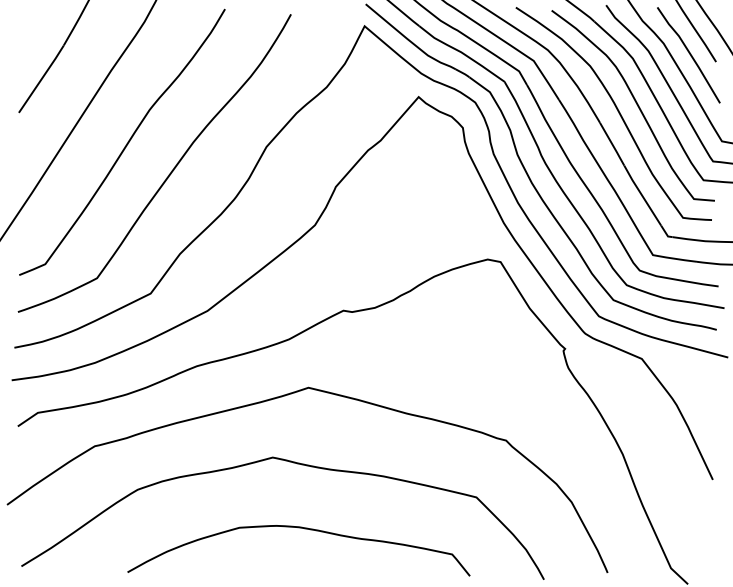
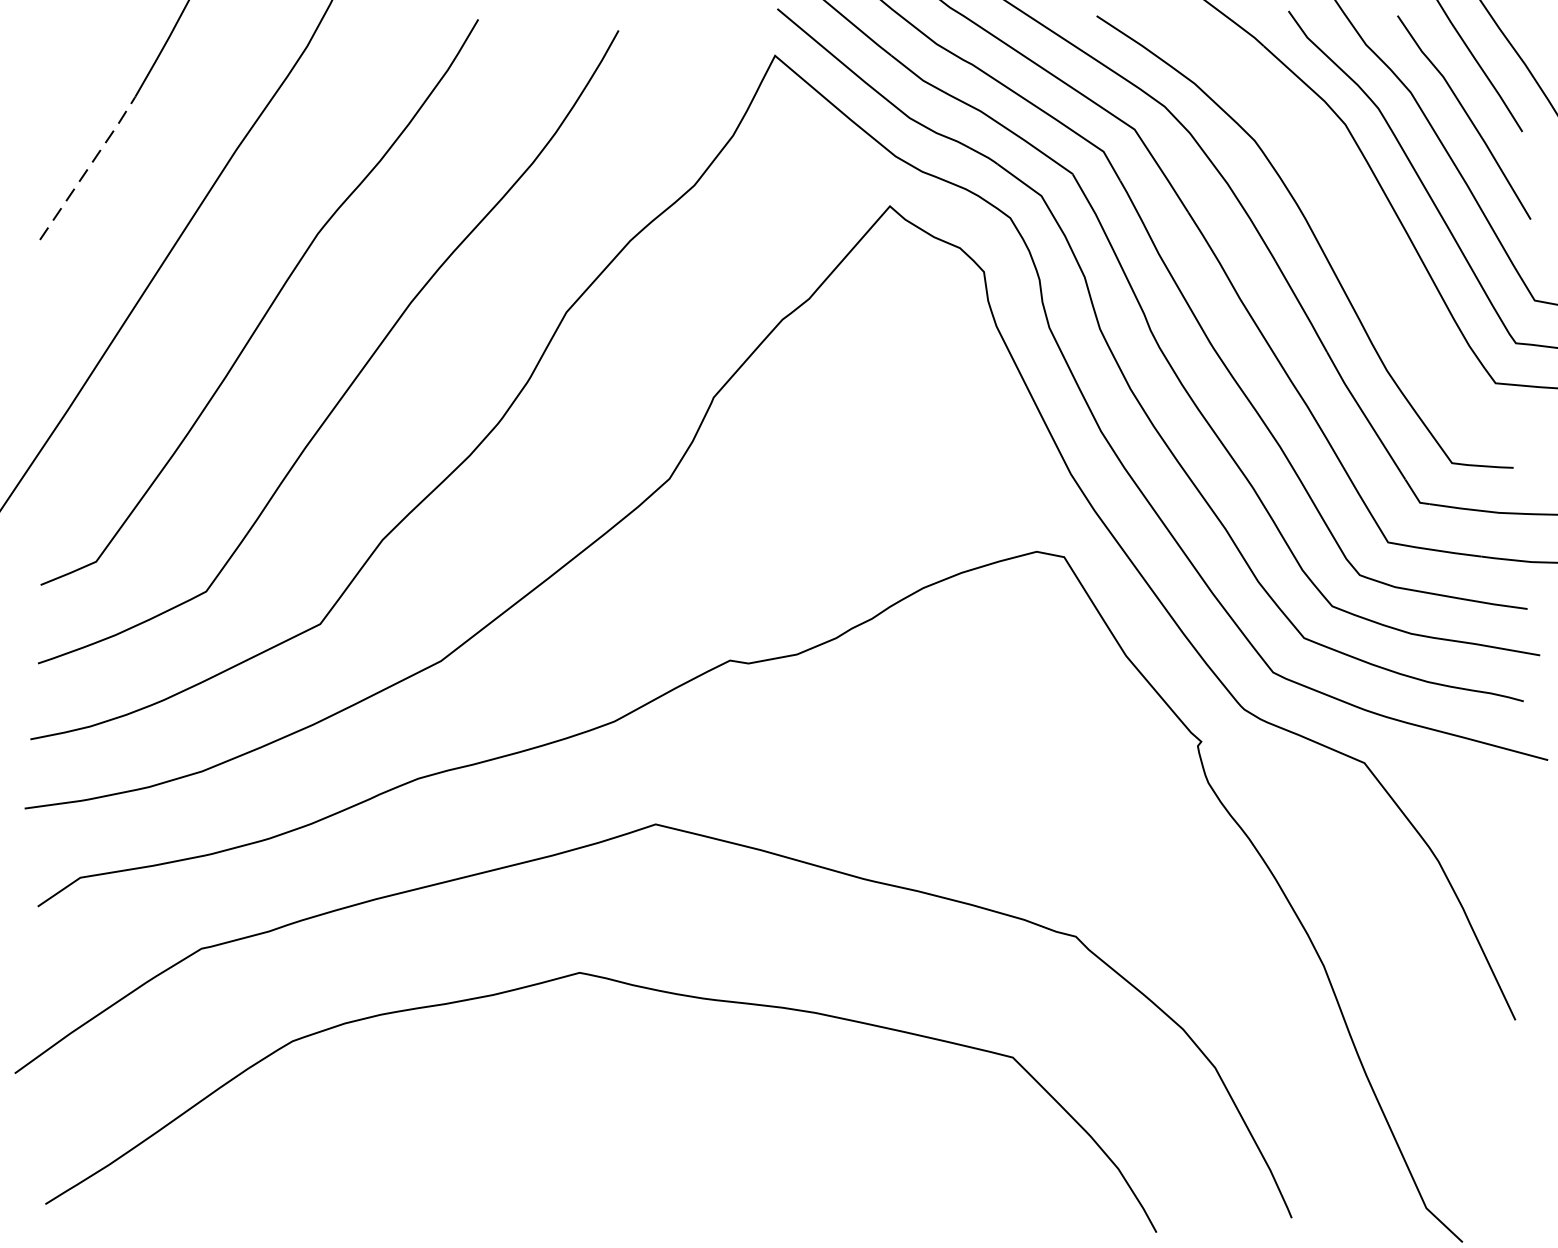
line: (42, 78) -> (90, 166), solid -> dashed
curve: (635, 103) -> (1350, 220), removed
curve: (304, 529) -> (647, 1125), removed

